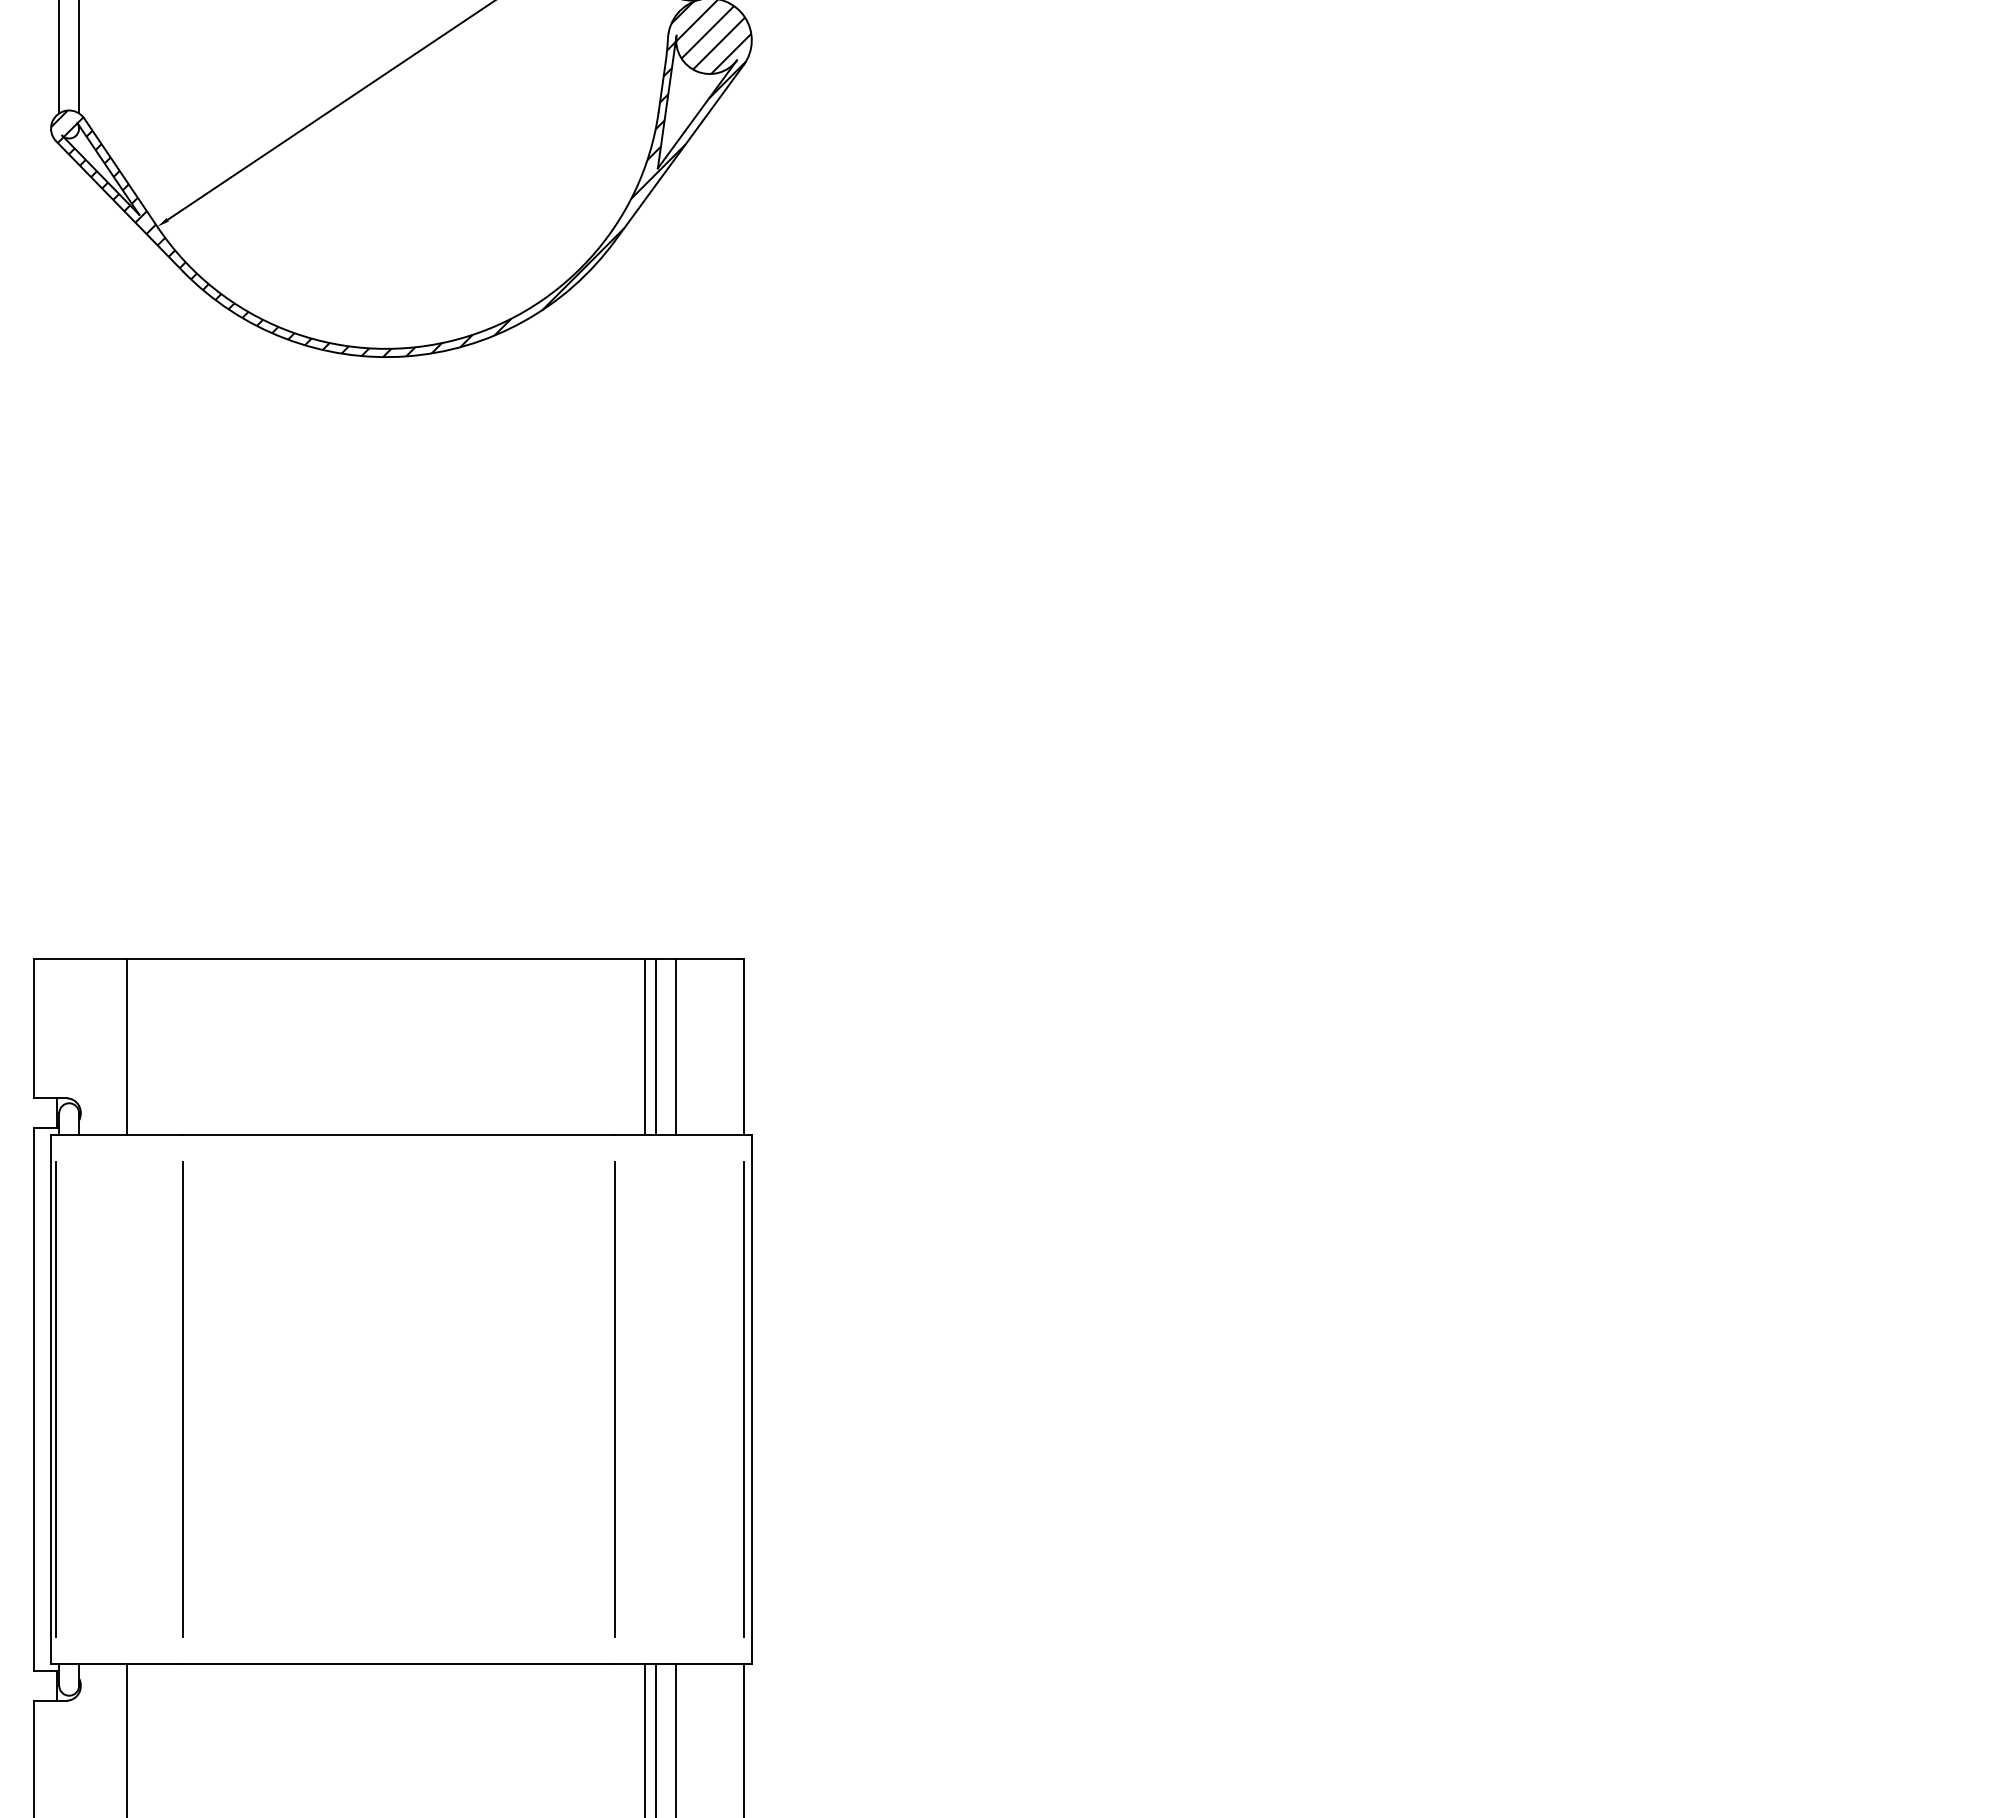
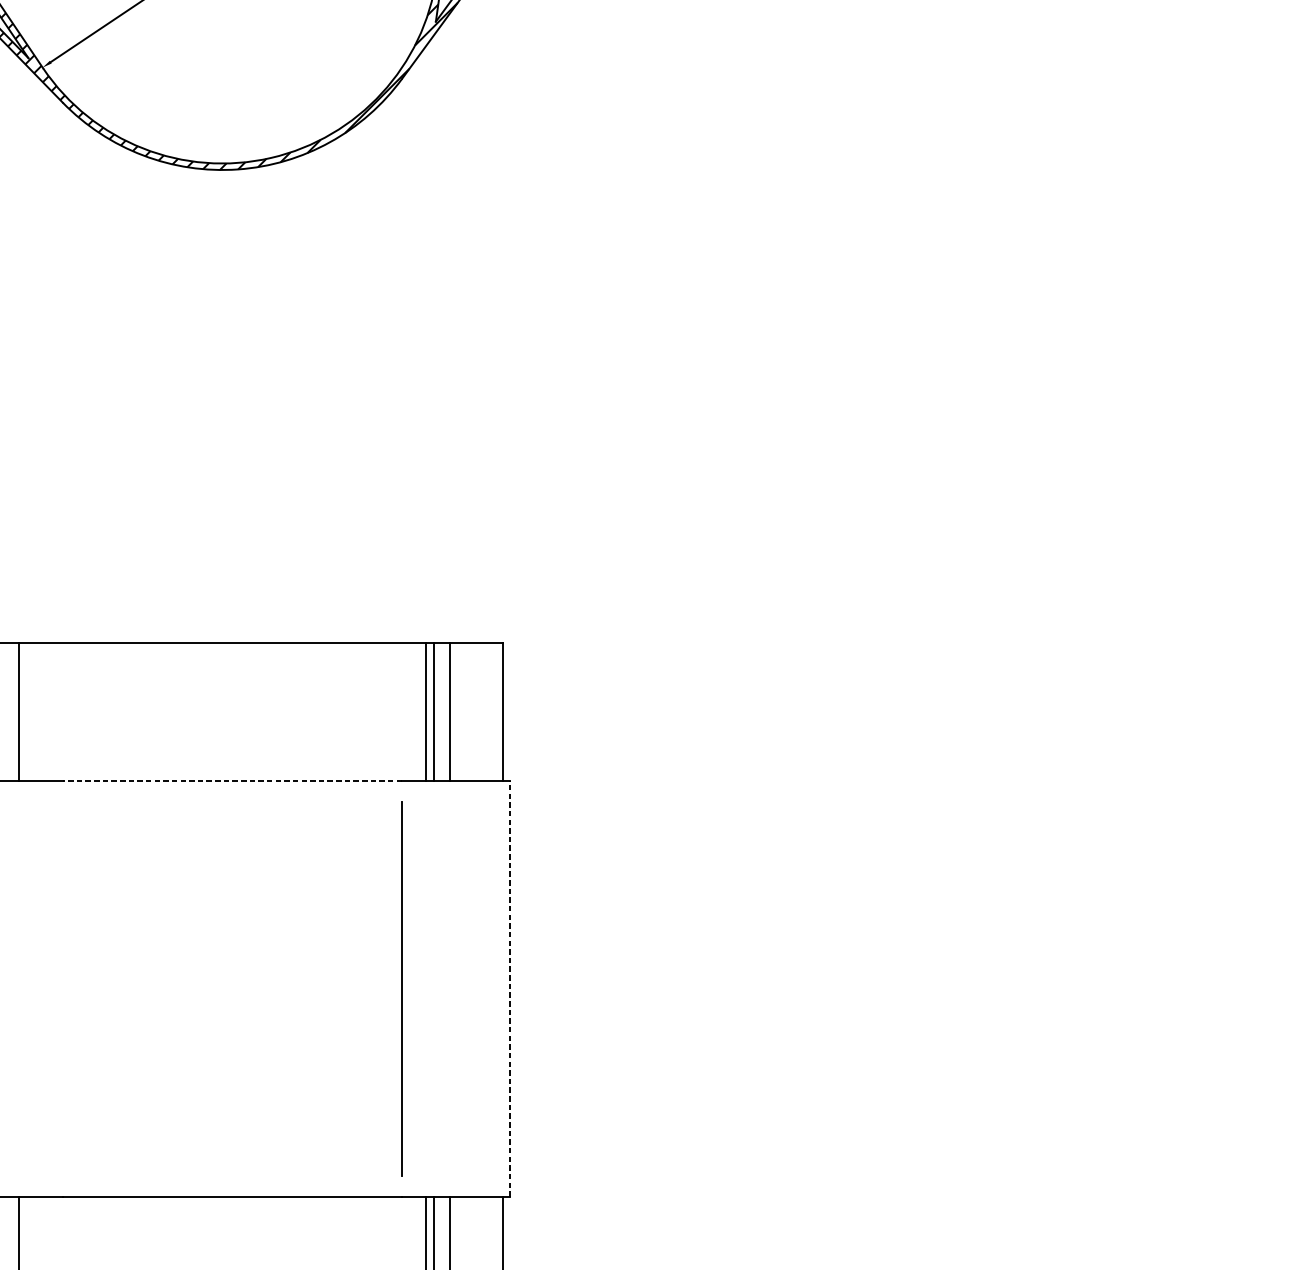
line: (398, 1135) -> (232, 781), solid -> dashed
line: (183, 1399) -> (63, 988), removed
line: (743, 1399) -> (503, 988), removed
line: (751, 1399) -> (509, 988), solid -> dashed

